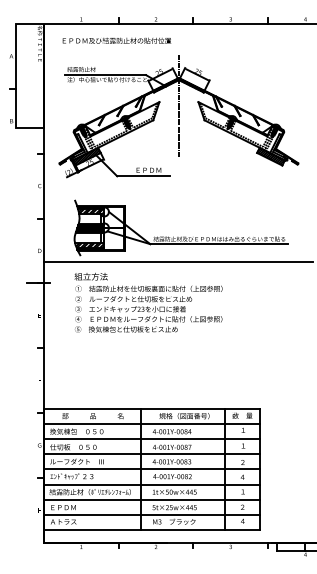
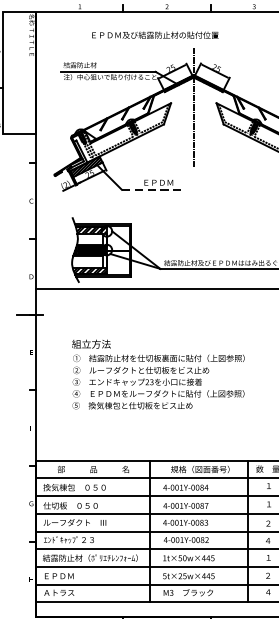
text: (116, 40) -> (154, 34), moved
line: (144, 176) -> (153, 190), solid -> dashed
text: (148, 302) -> (158, 374), moved

